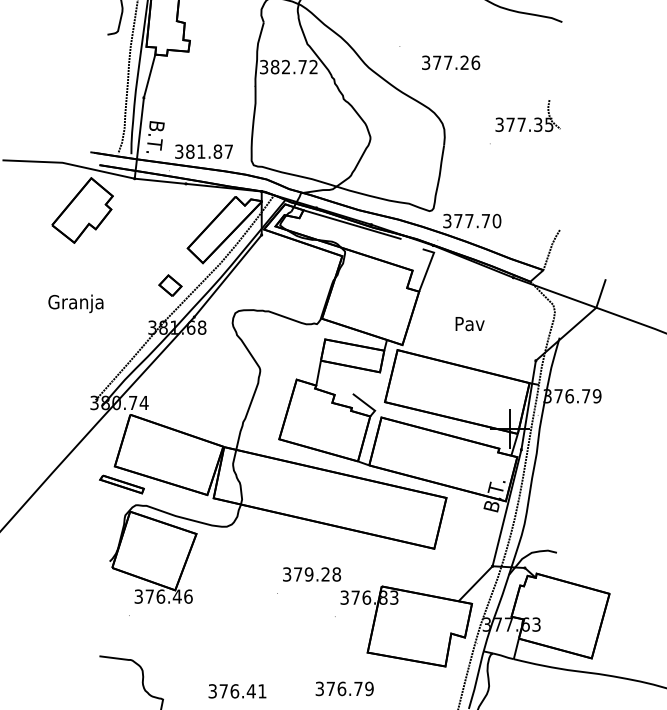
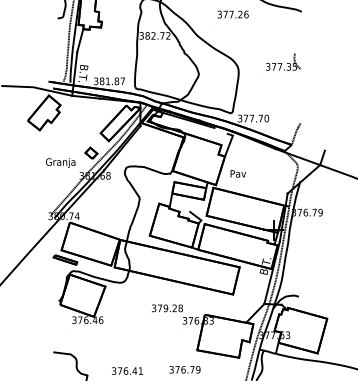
text: (449, 62) -> (232, 14), moved
text: (75, 302) -> (60, 162), moved
text: (468, 323) -> (237, 173), moved

